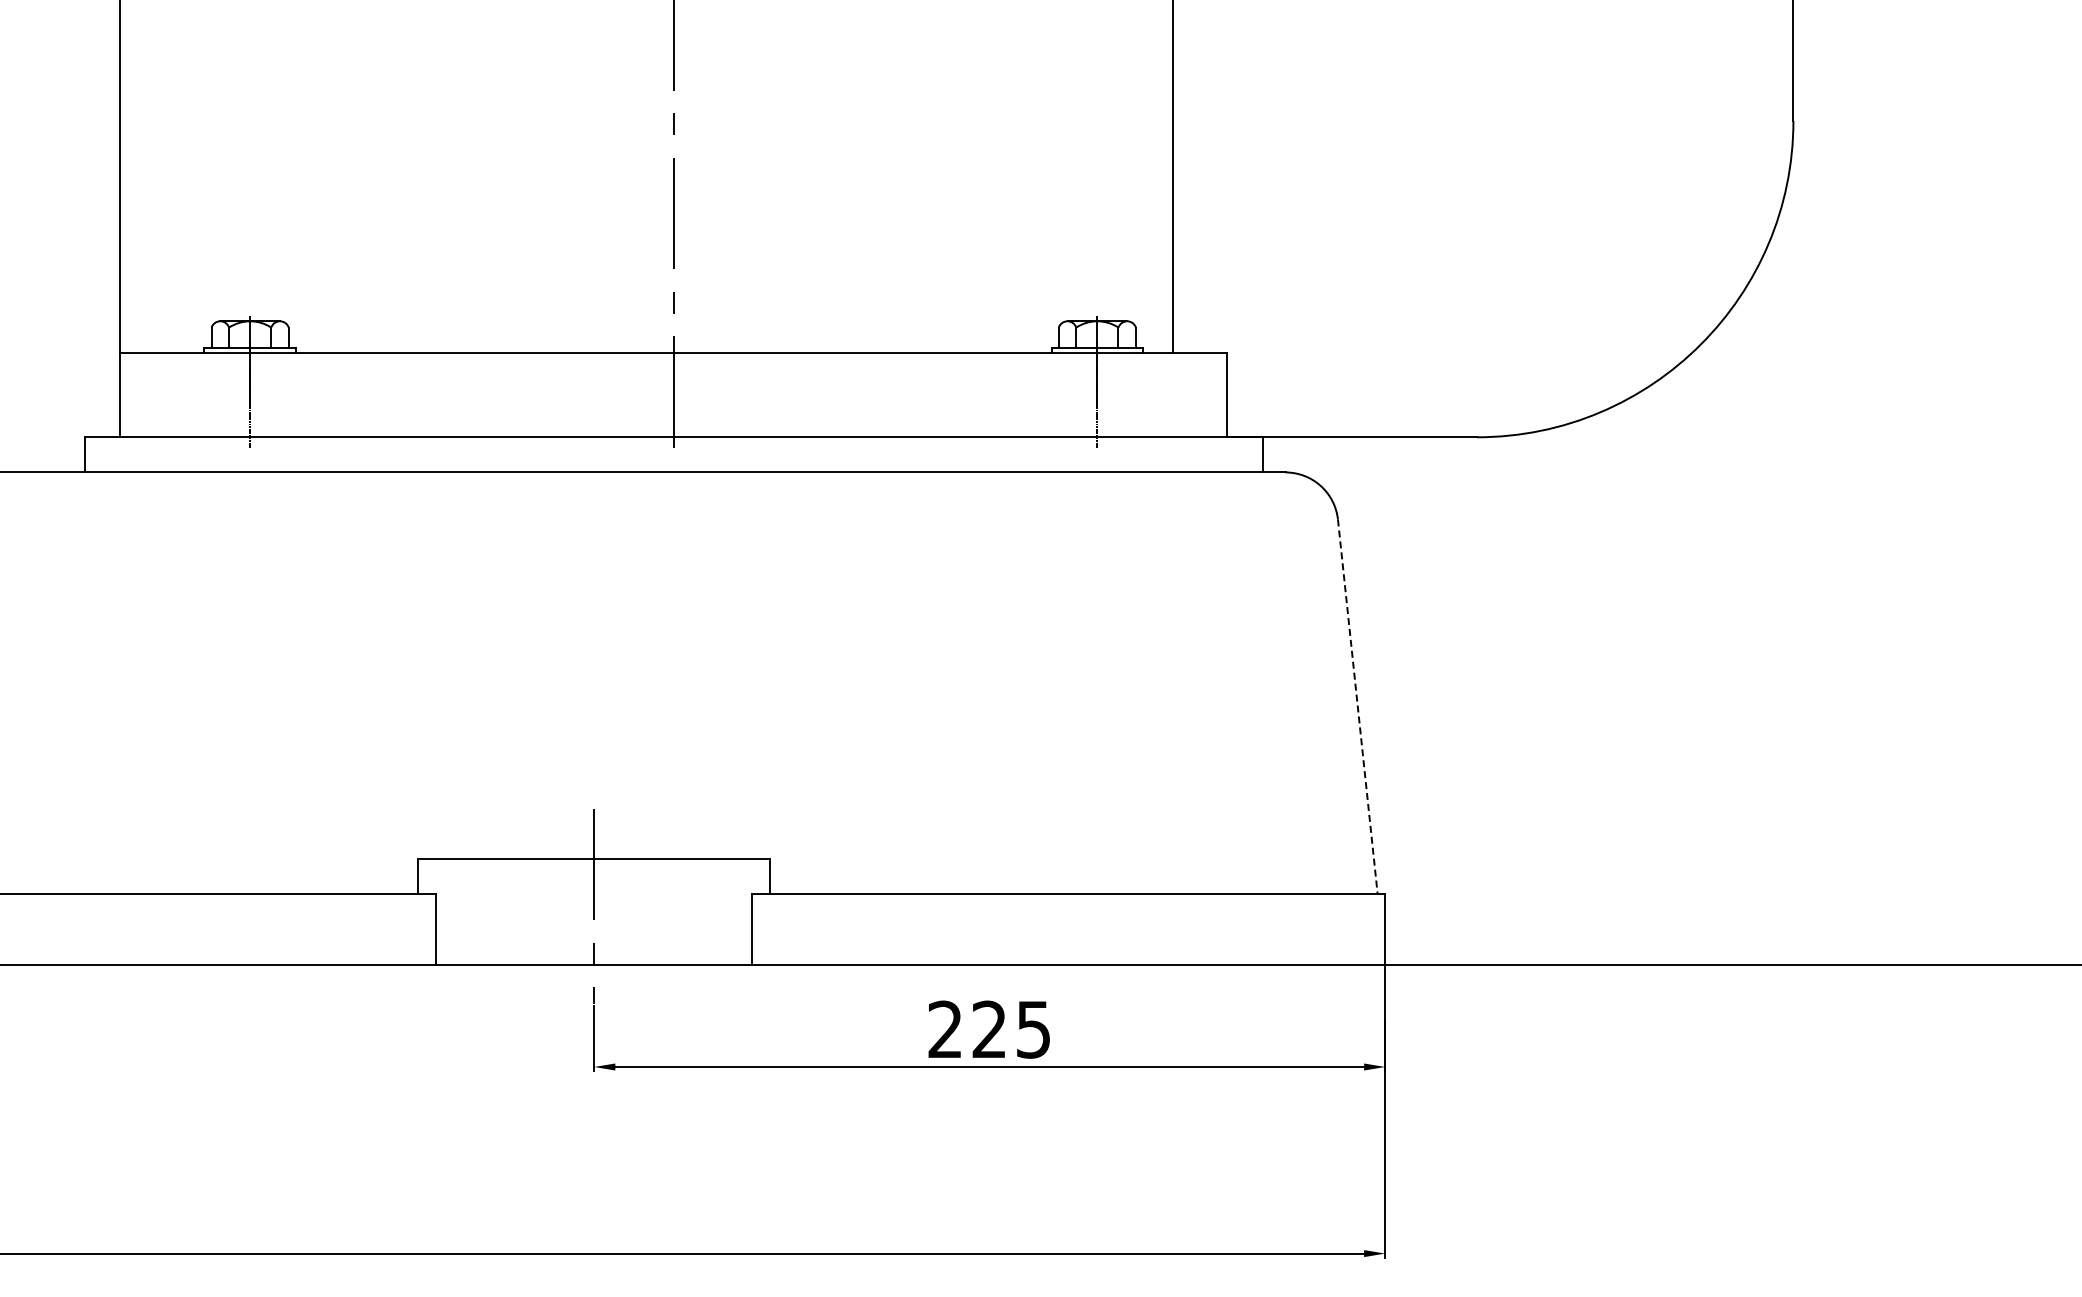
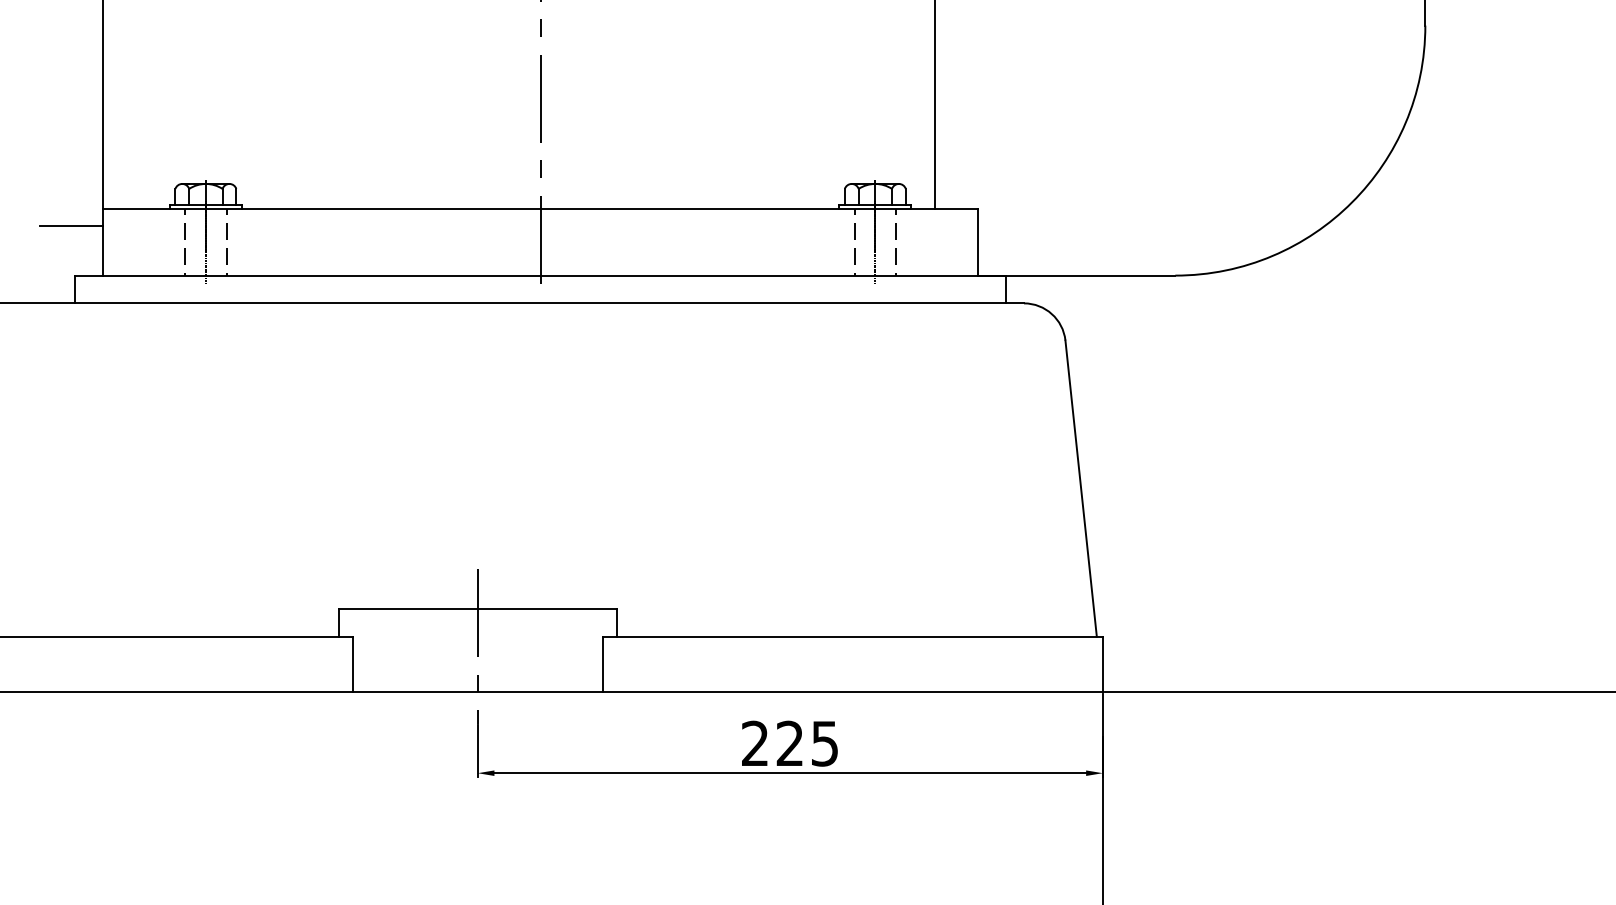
line: (79, 374) -> (71, 225), added
line: (223, 394) -> (184, 241), added
line: (276, 394) -> (226, 241), added
line: (1071, 394) -> (854, 241), added
line: (1123, 394) -> (895, 241), added
line: (1357, 707) -> (1080, 489), dashed -> solid

